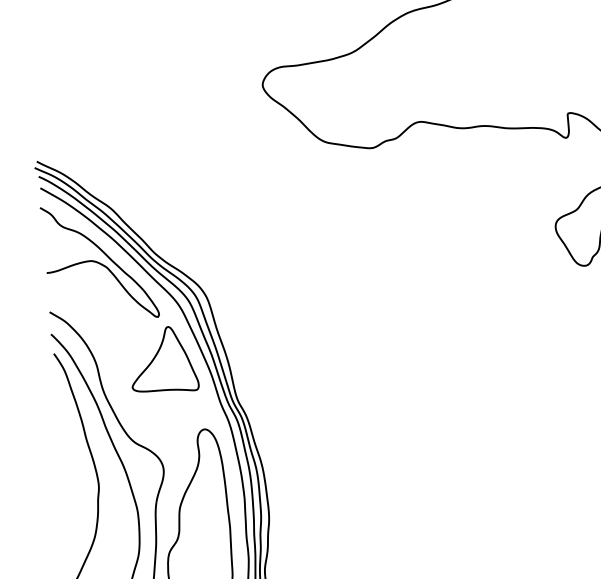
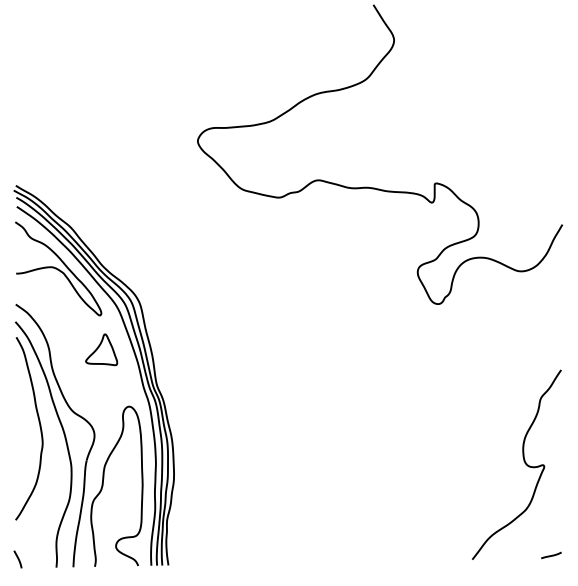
part: (163, 359) -> (101, 349), size x0.6

